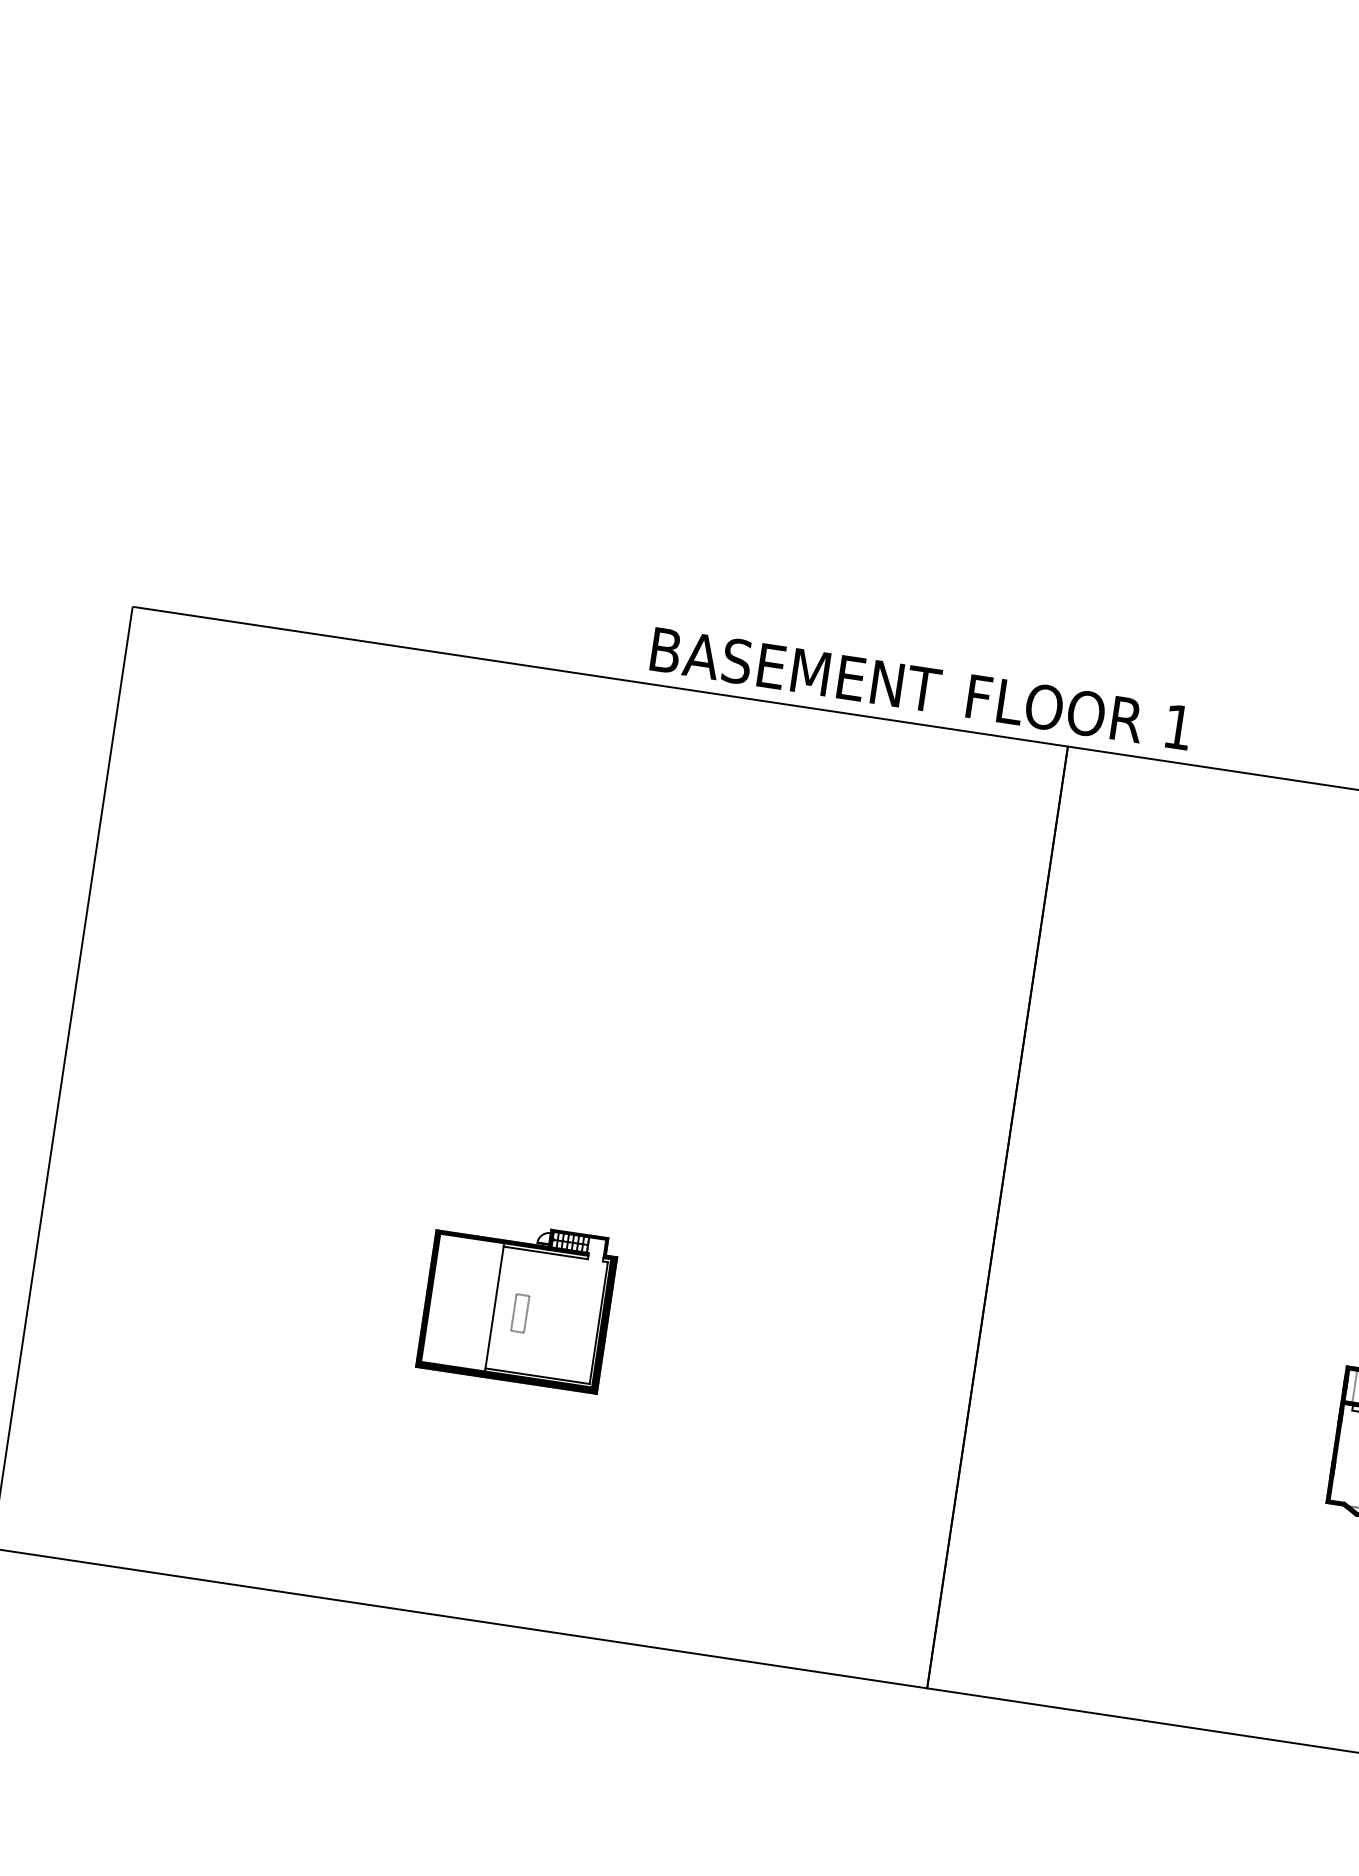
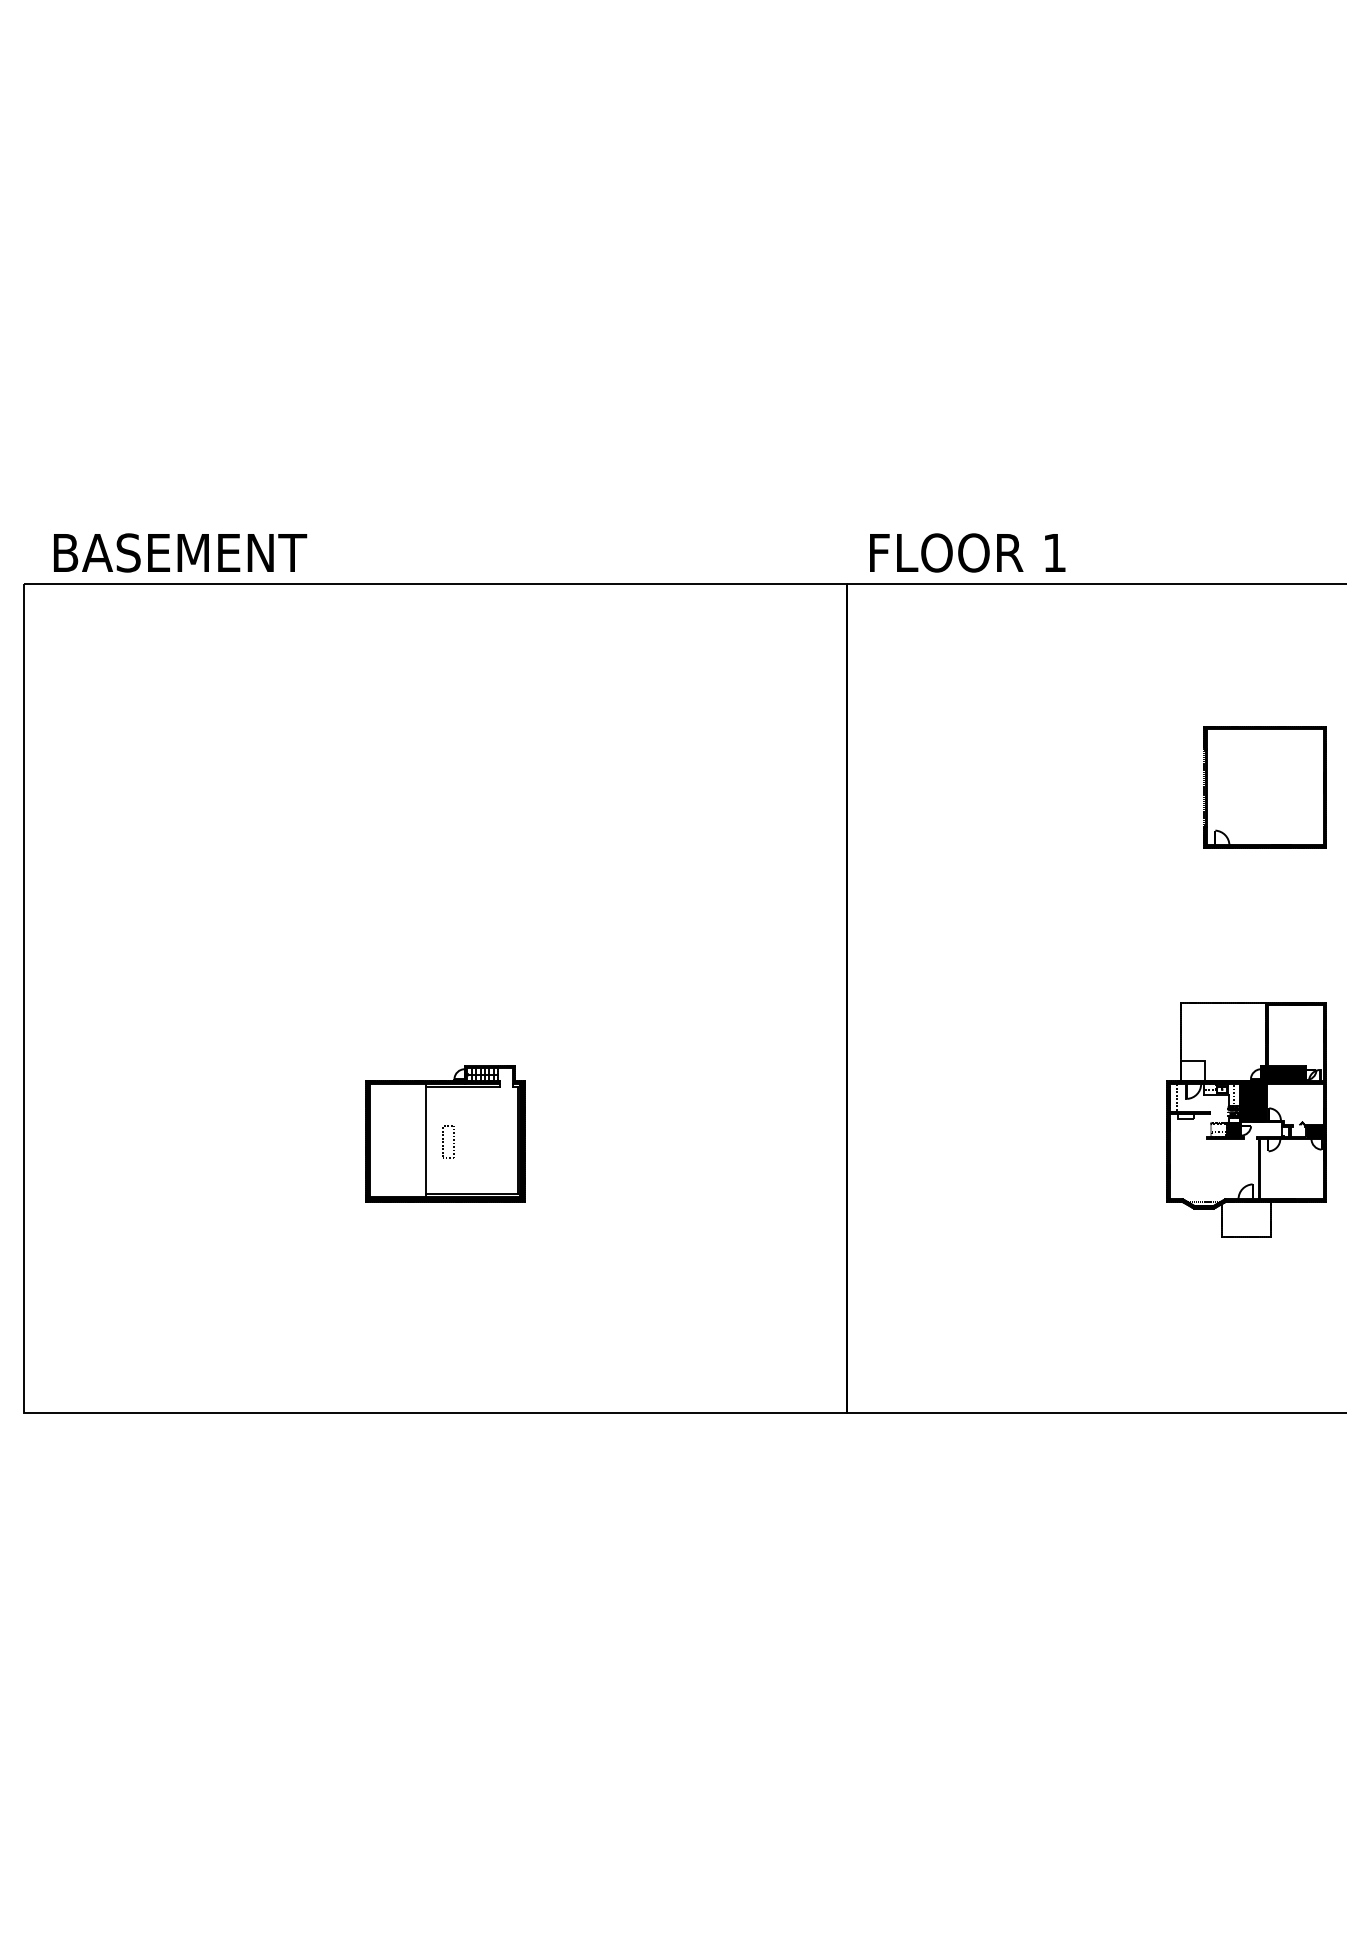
text: (796, 669) -> (180, 552), moved
text: (1079, 711) -> (967, 552), moved

